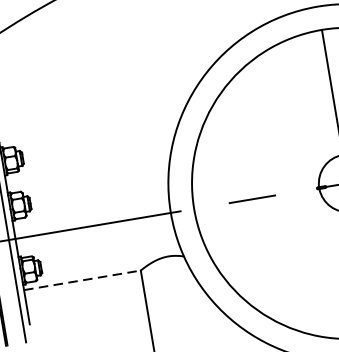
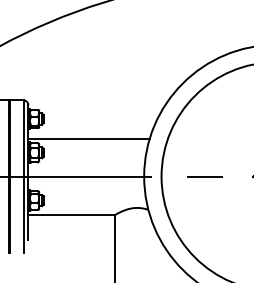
line: (87, 174) -> (88, 138), added
line: (81, 279) -> (71, 214), dashed -> solid

